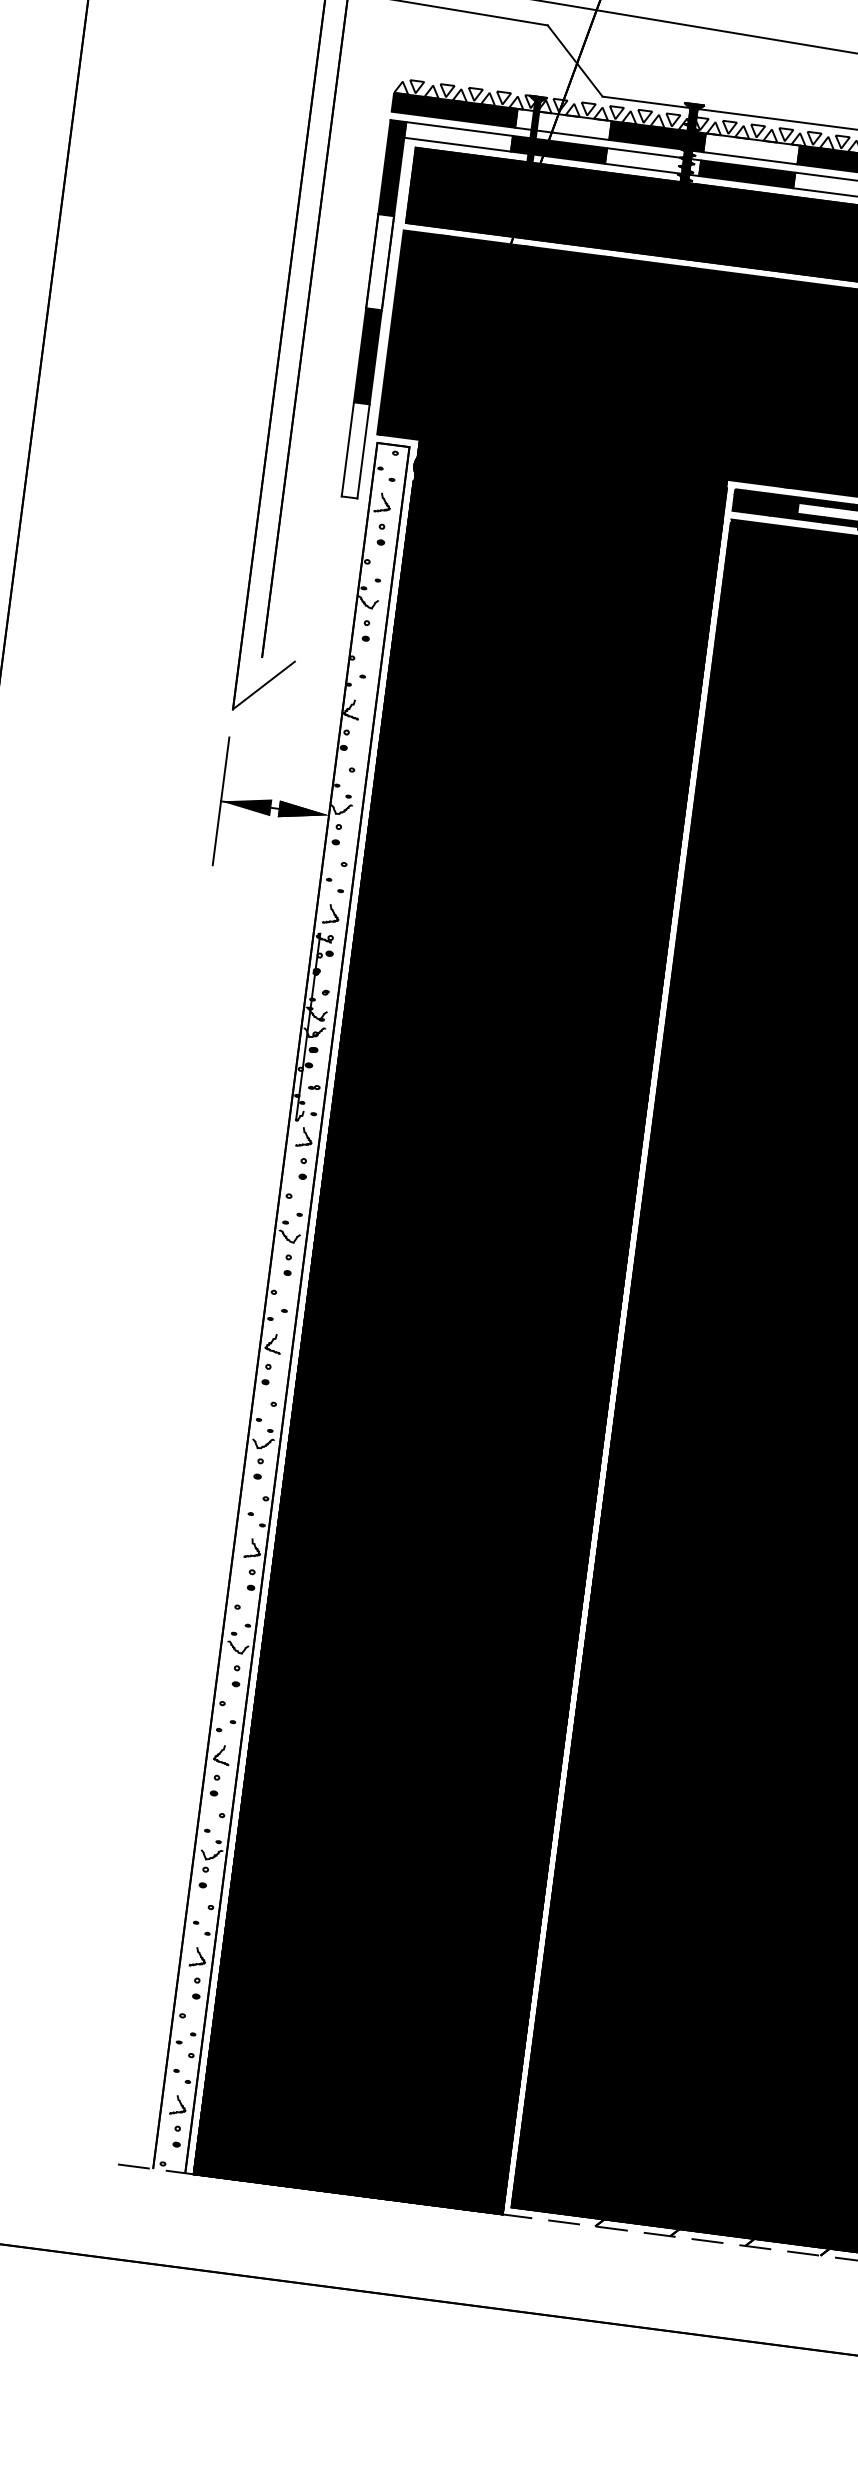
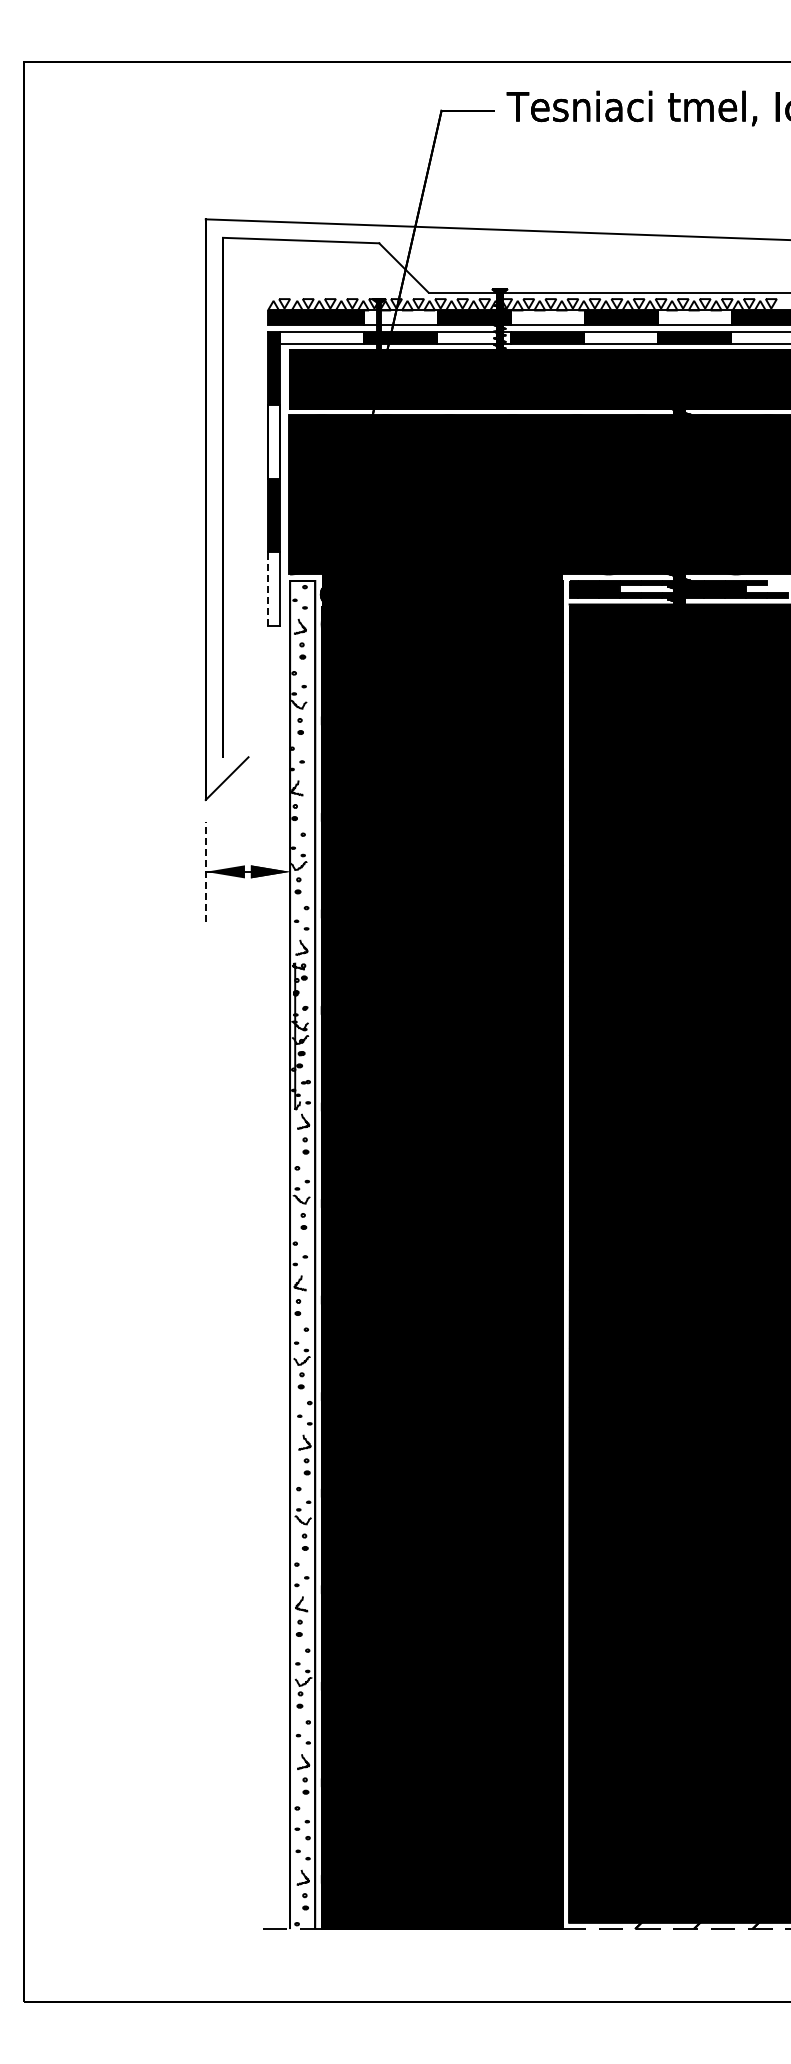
line: (348, 448) -> (268, 588), solid -> dashed
line: (220, 800) -> (205, 871), solid -> dashed

